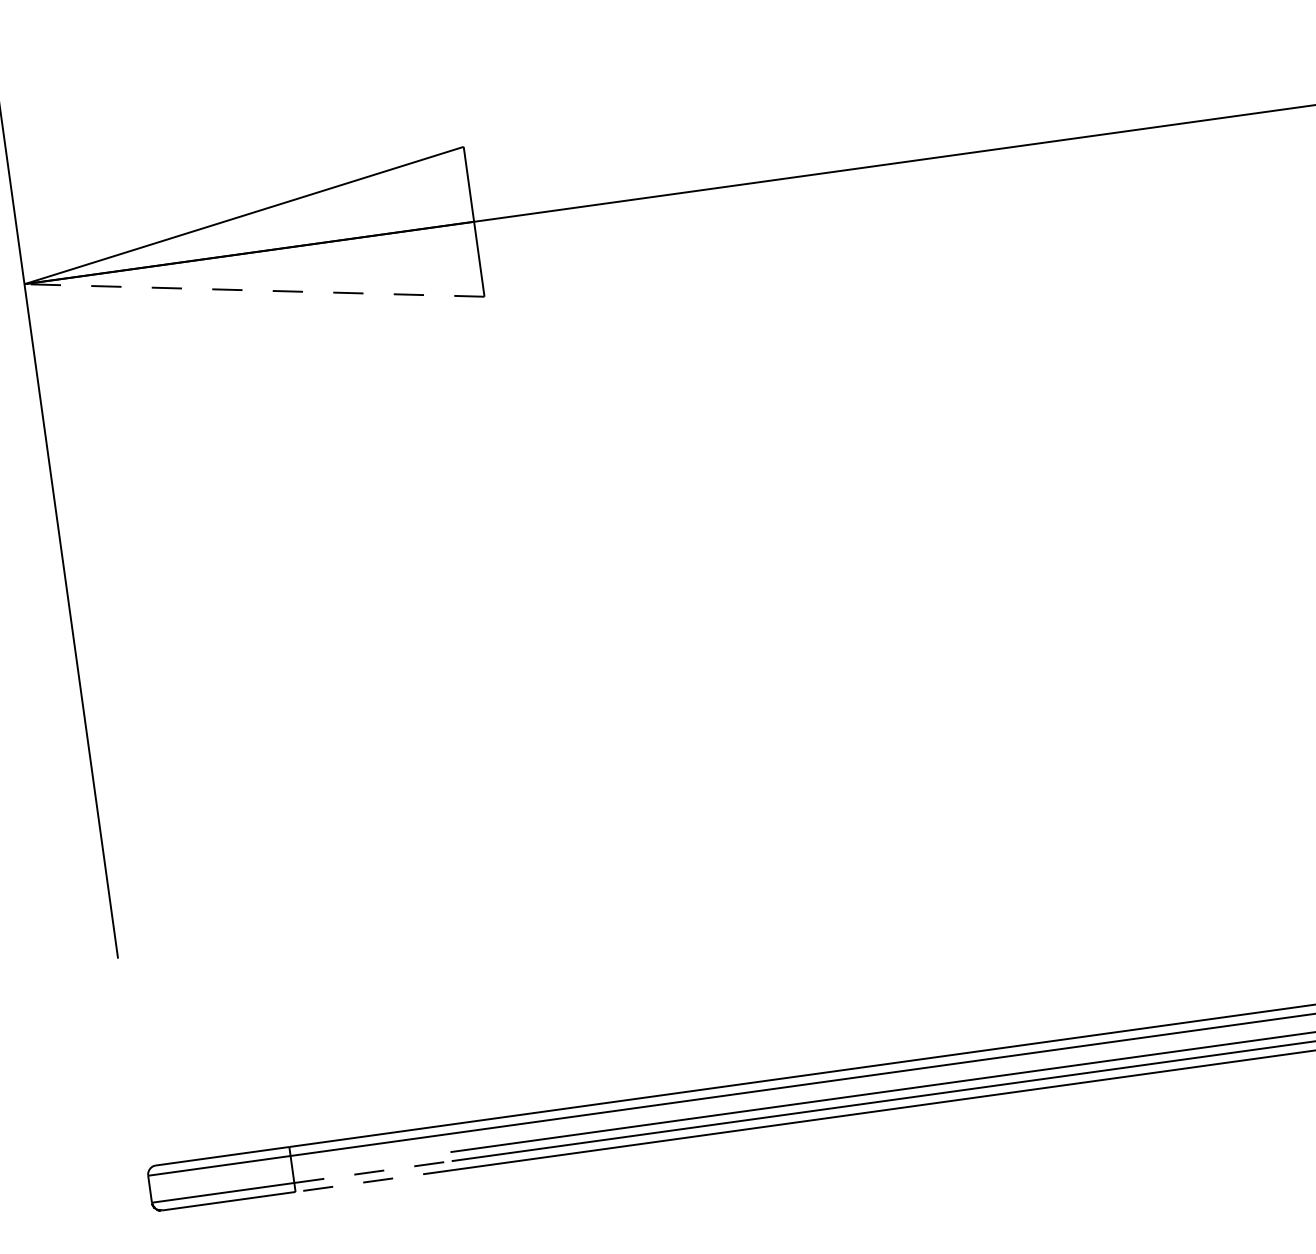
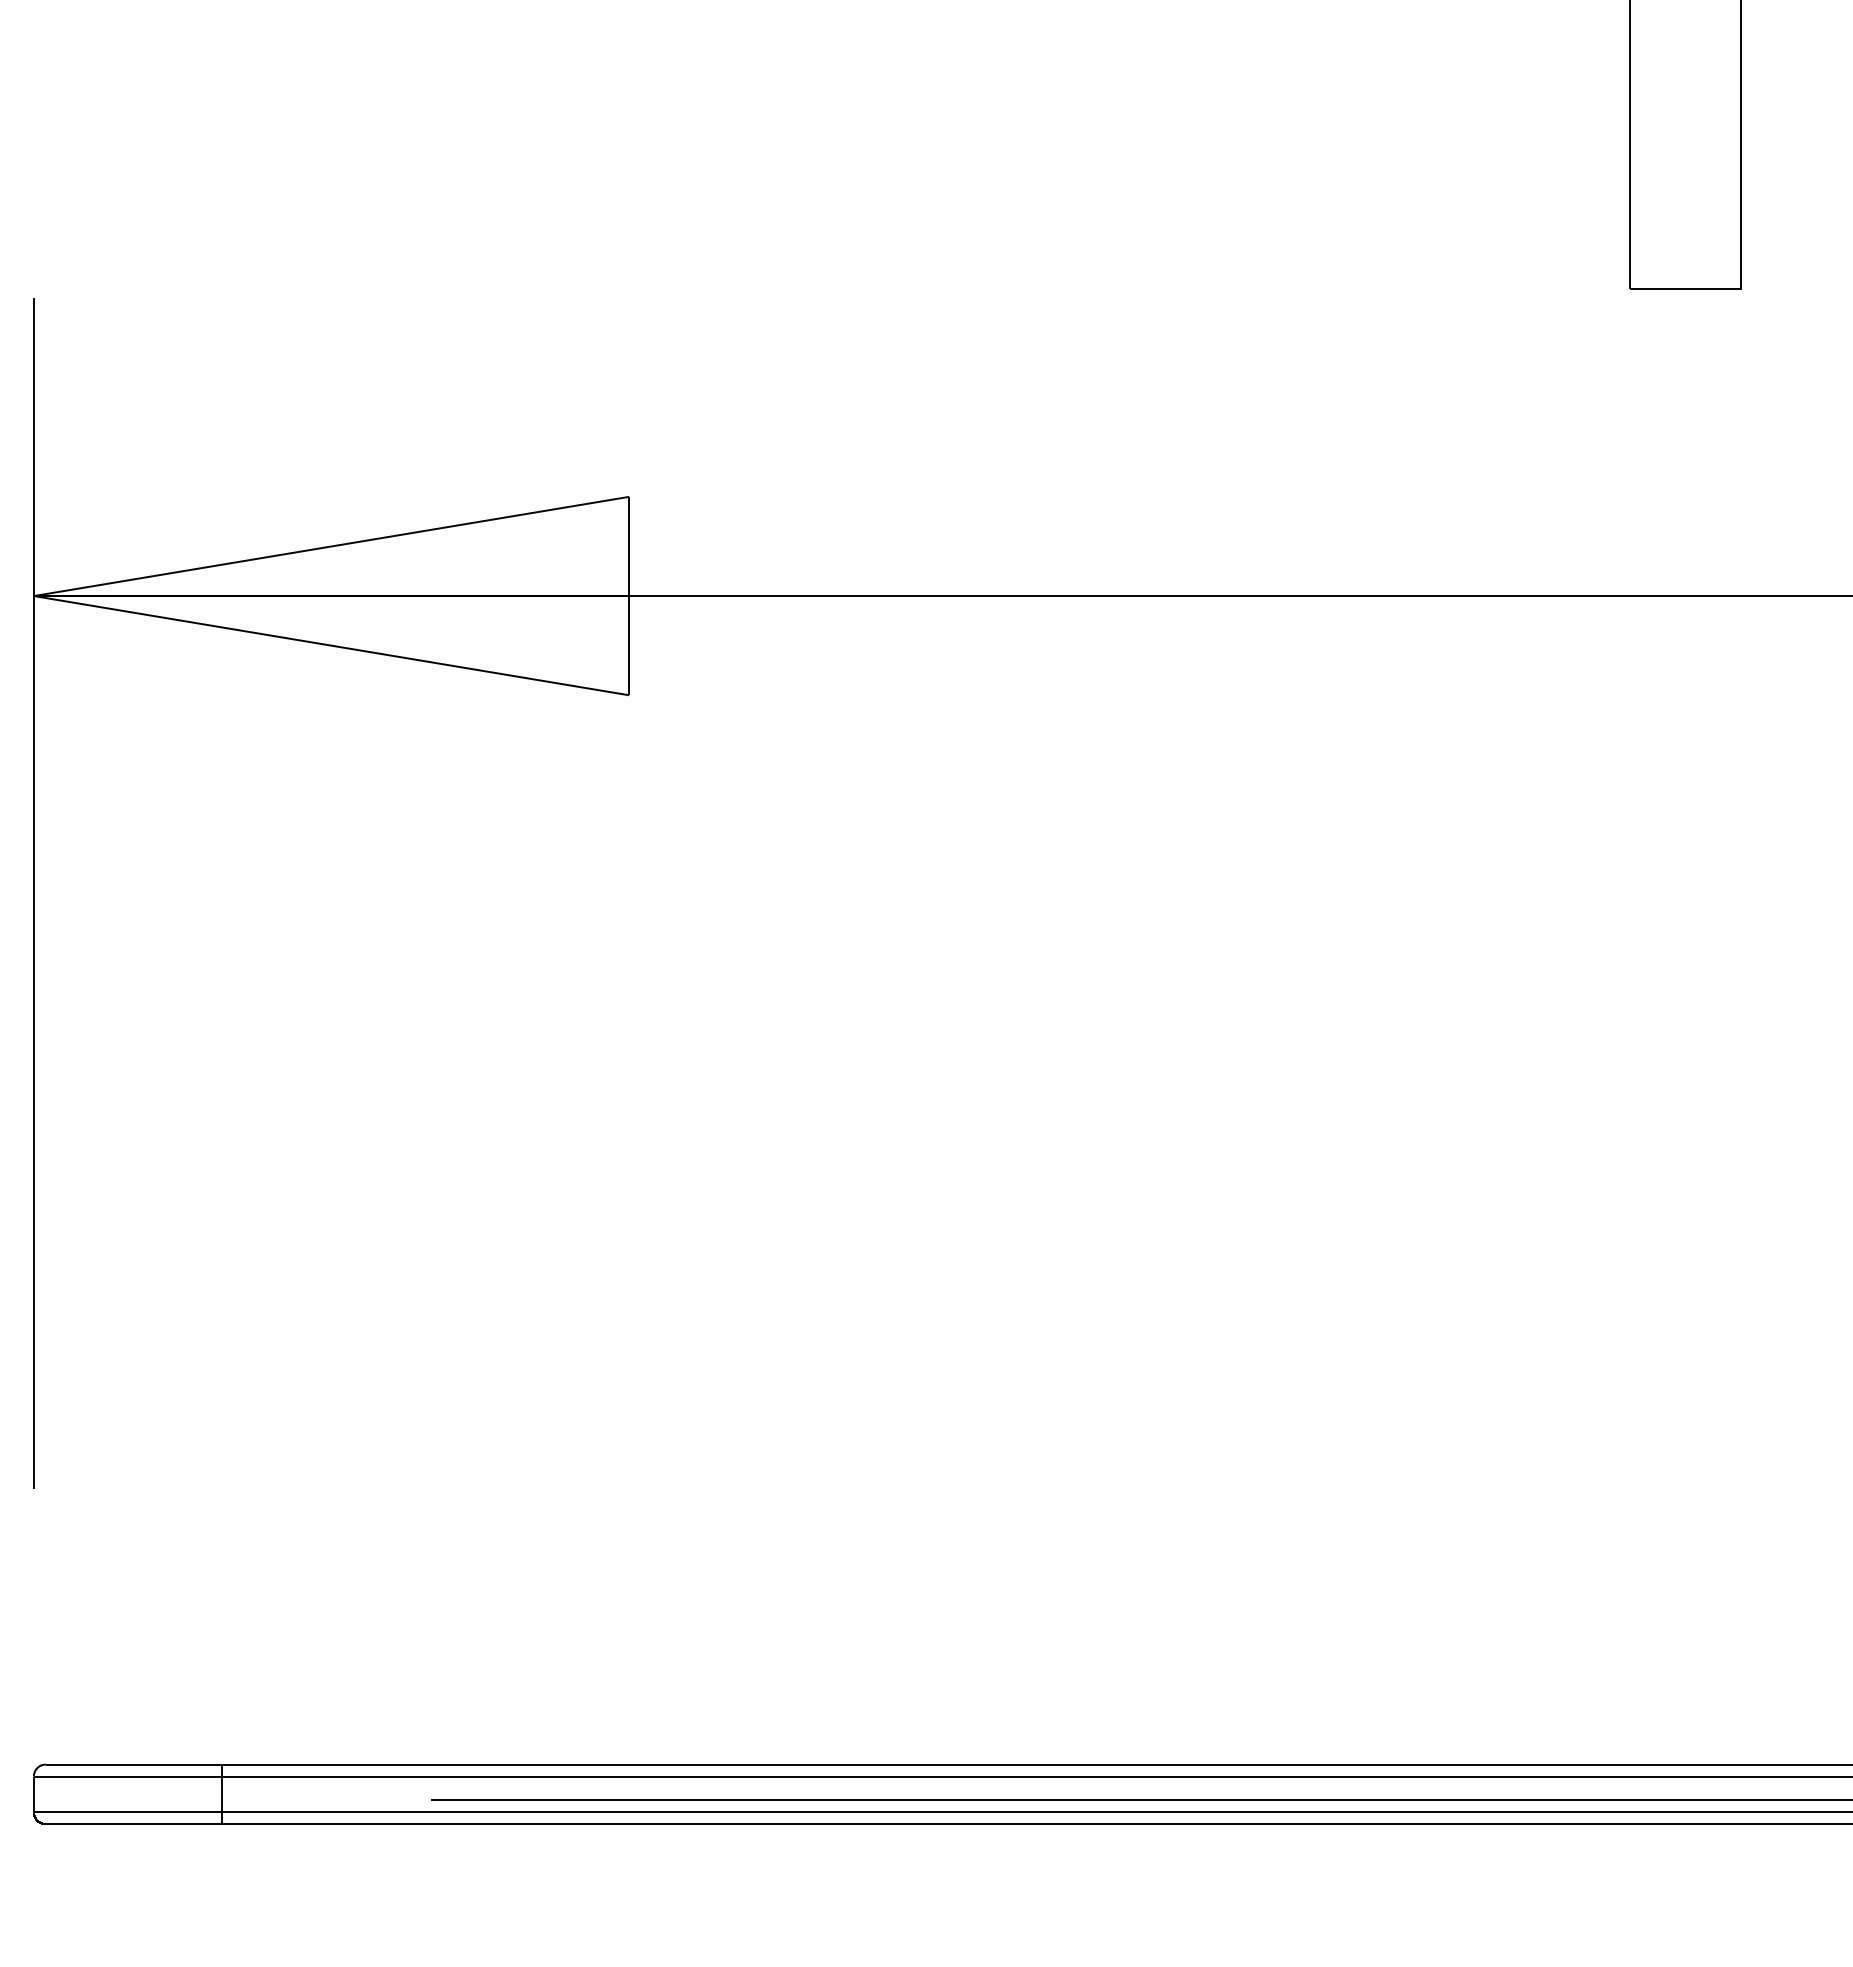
line: (254, 290) -> (331, 645), dashed -> solid
line: (373, 1172) -> (327, 1812), dashed -> solid
line: (374, 1181) -> (326, 1824), dashed -> solid

